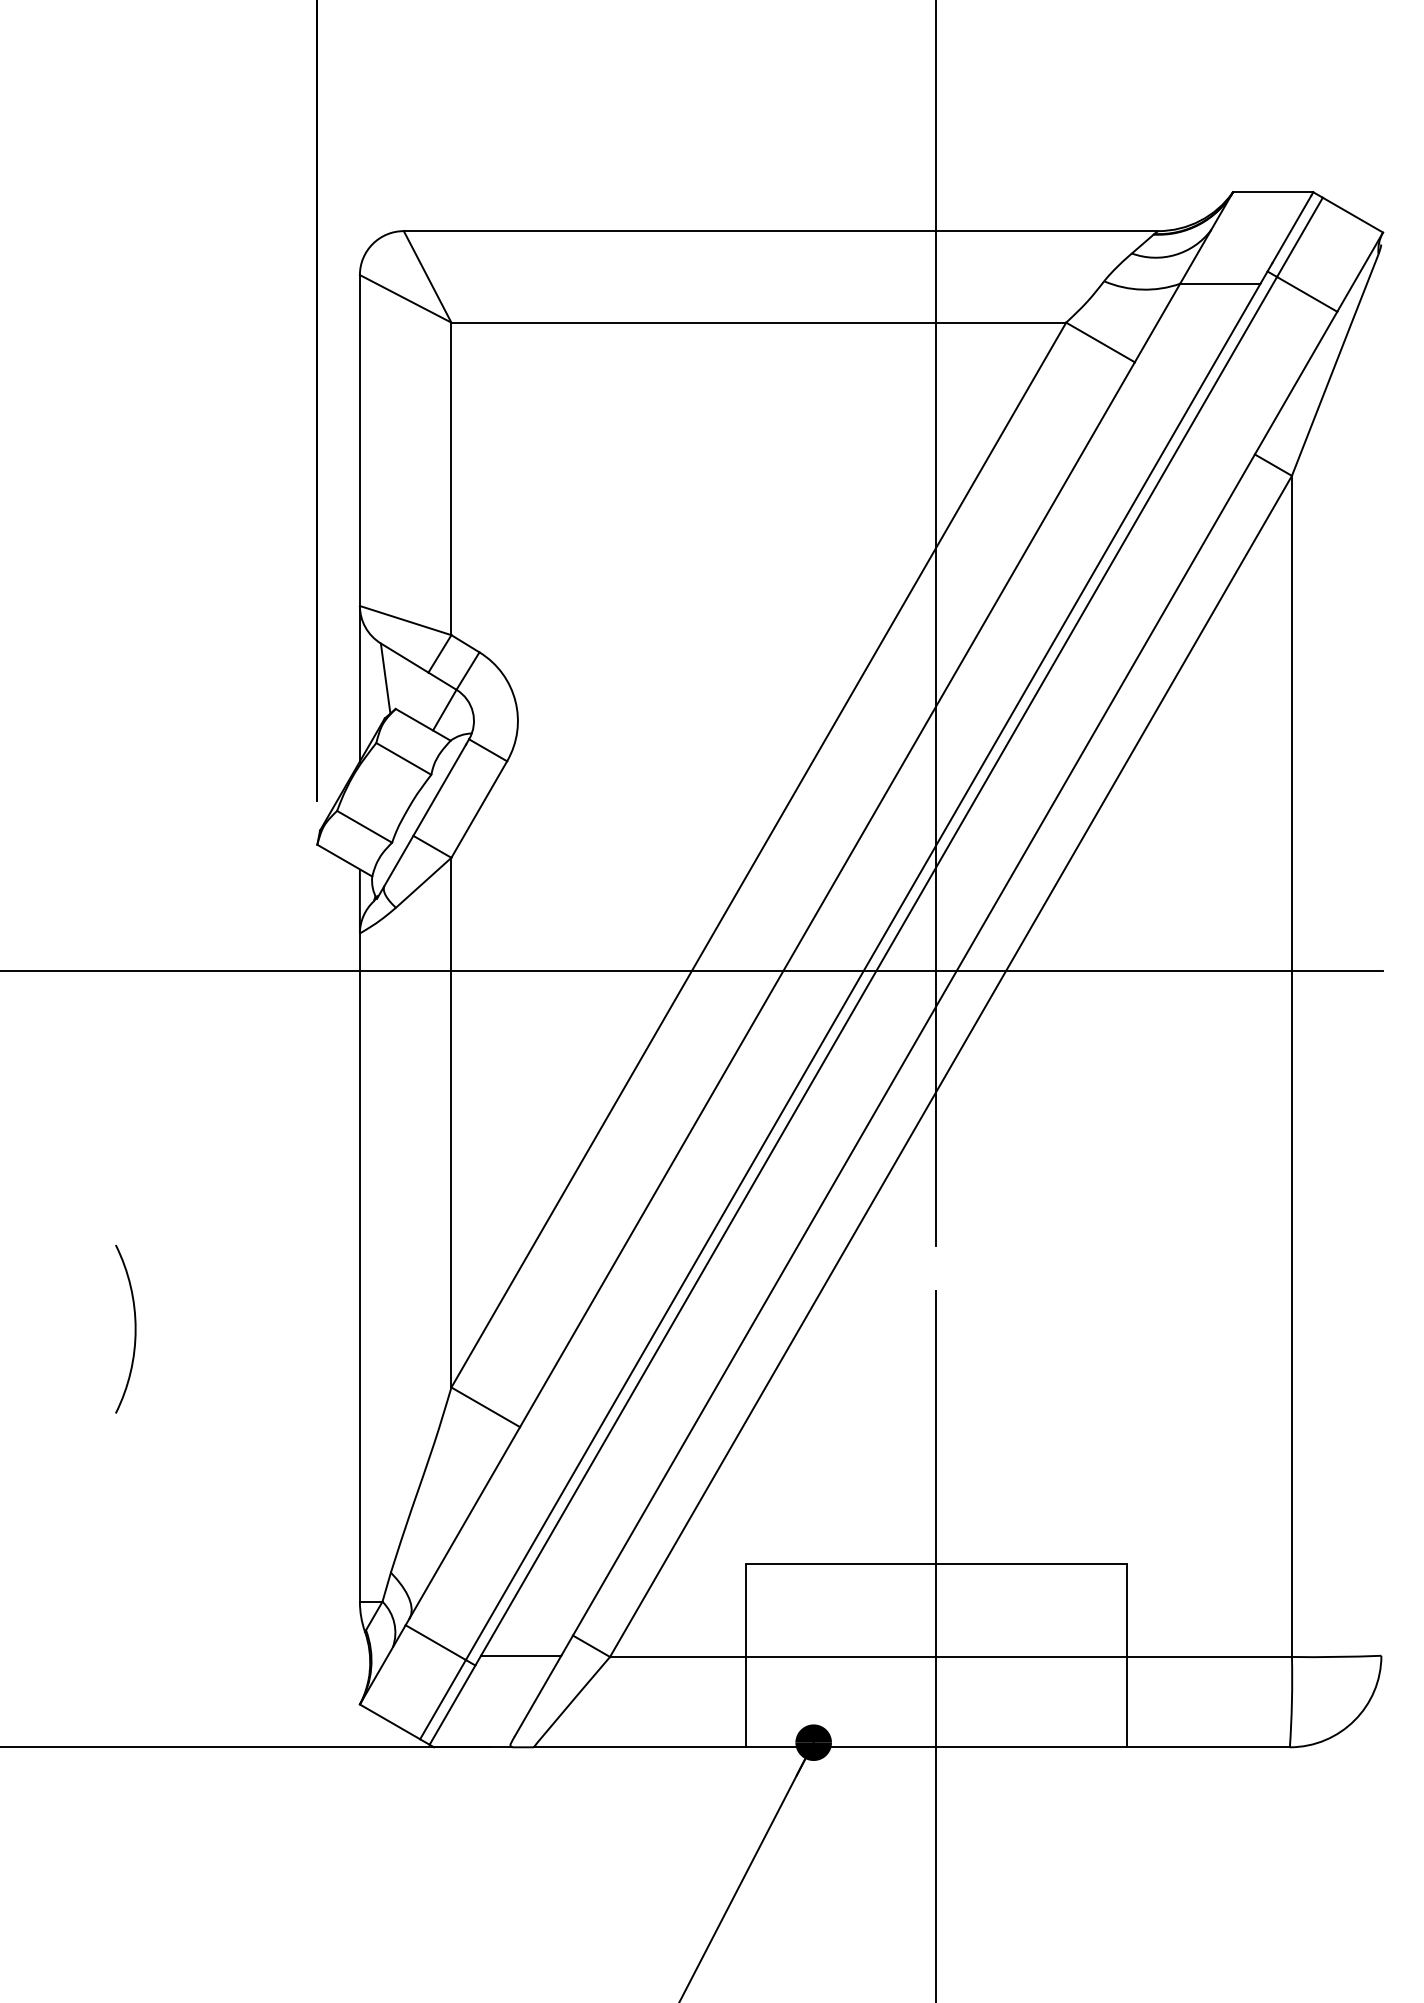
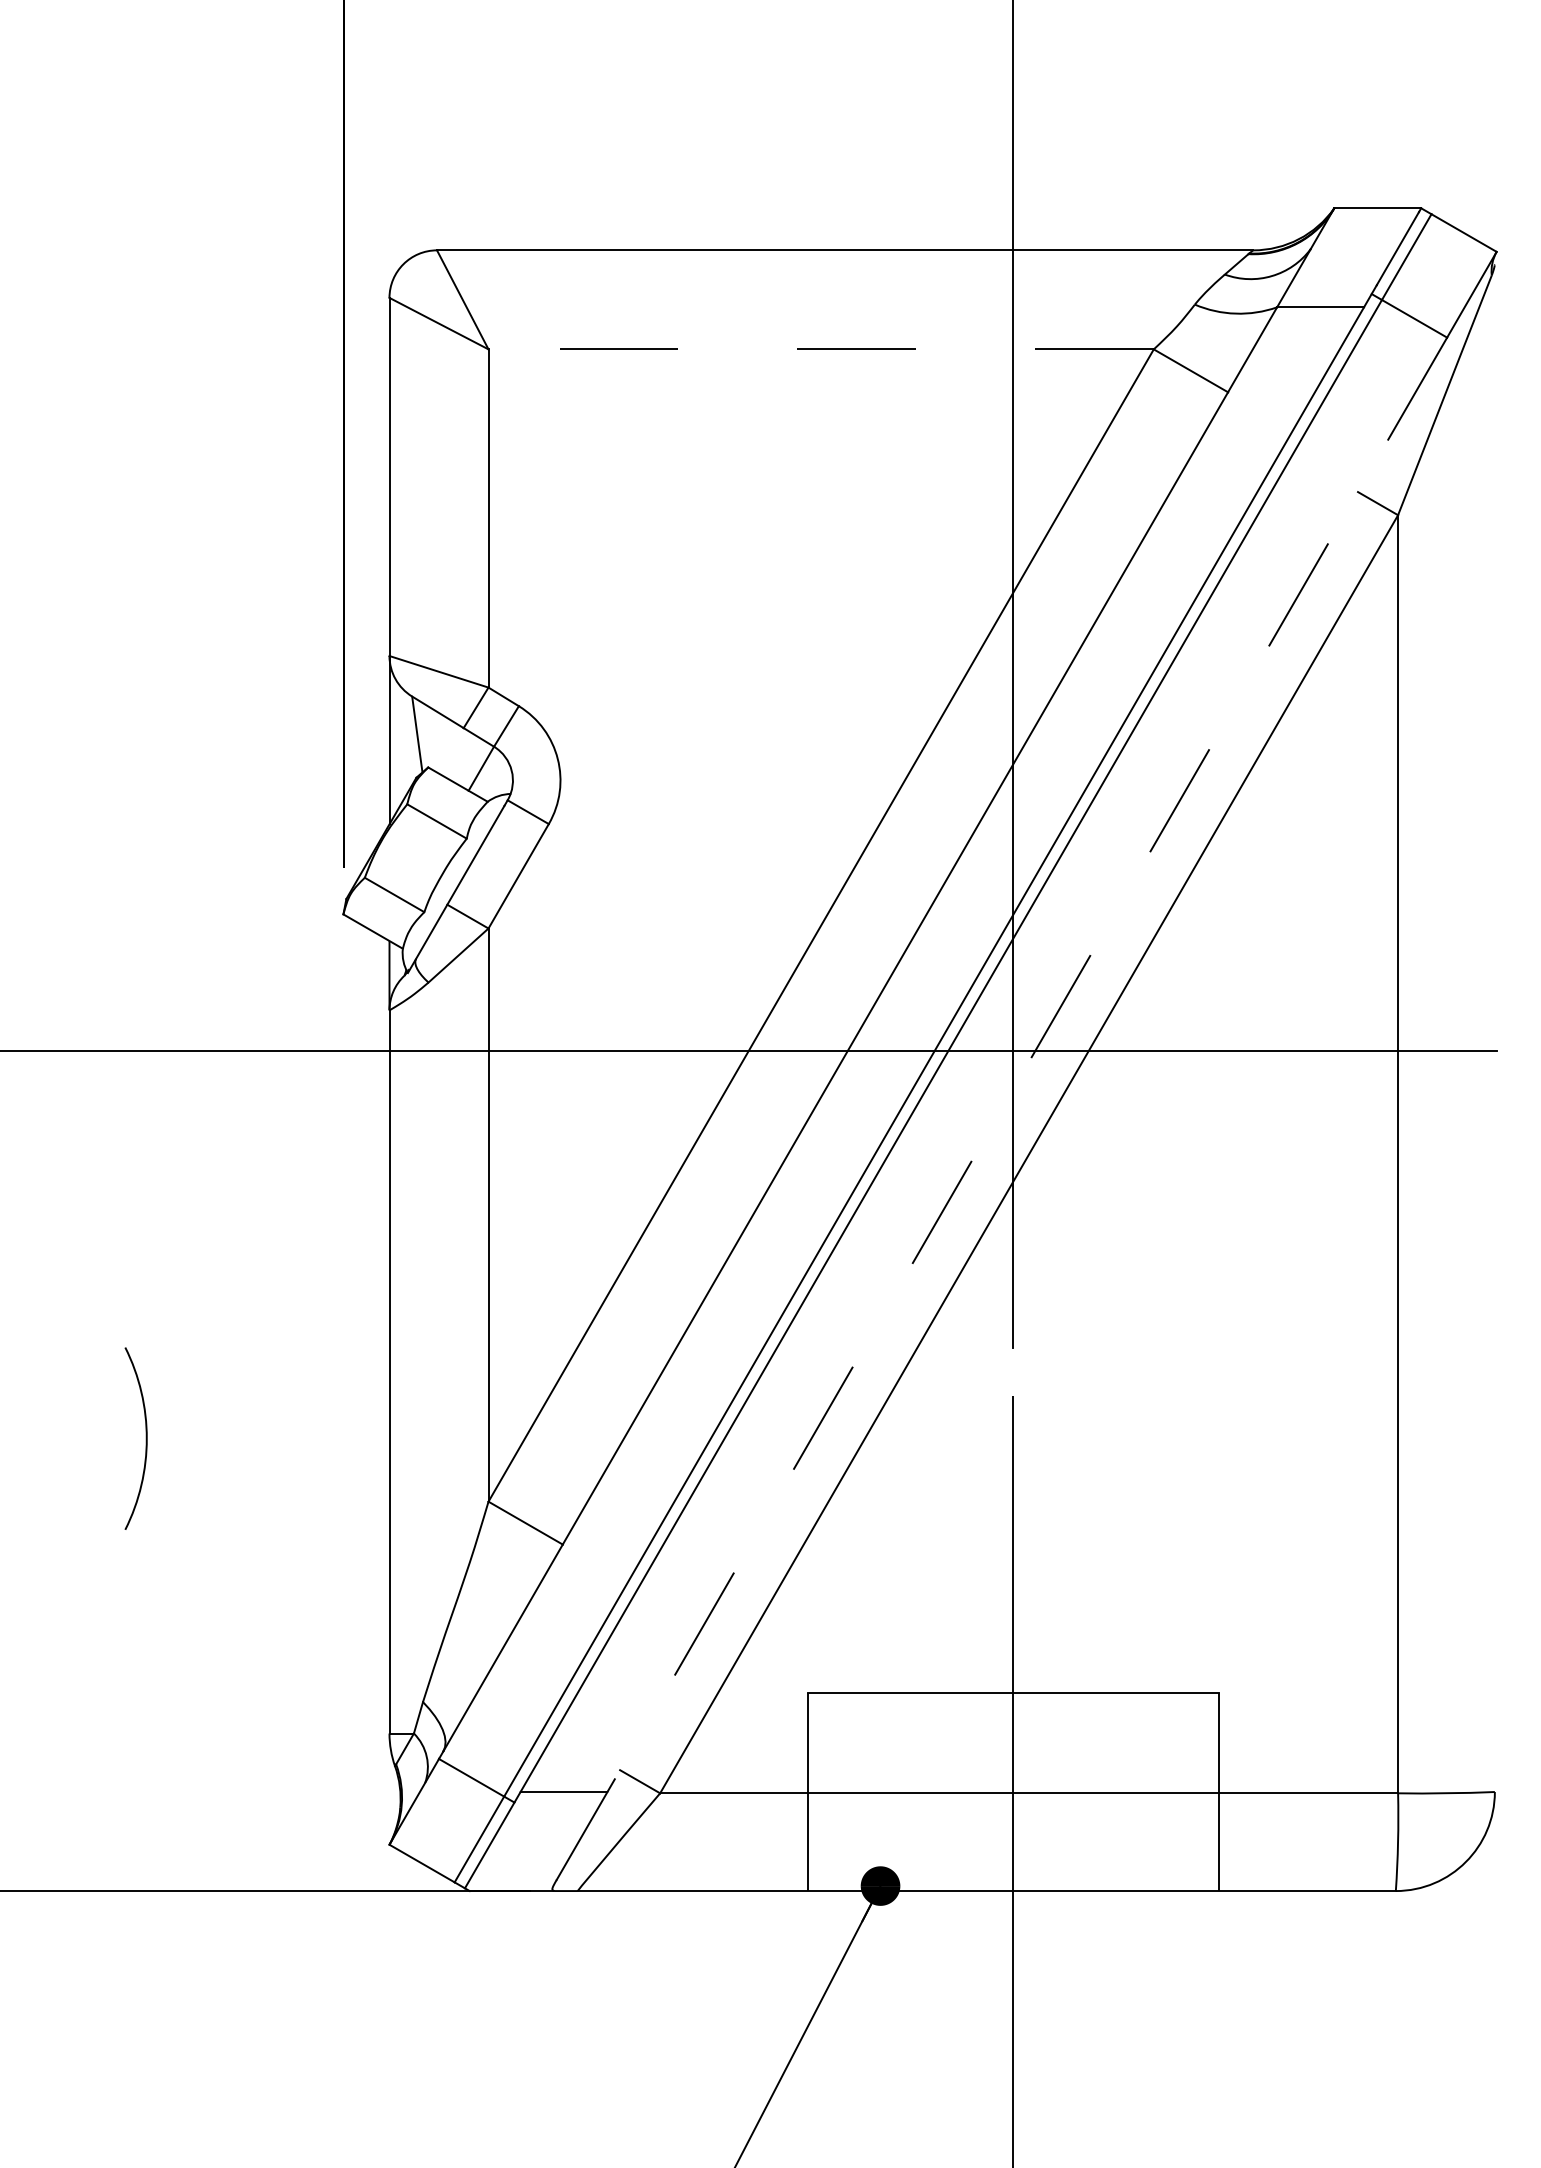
line: (759, 322) -> (821, 349), solid -> dashed
line: (949, 983) -> (1027, 1064), solid -> dashed

